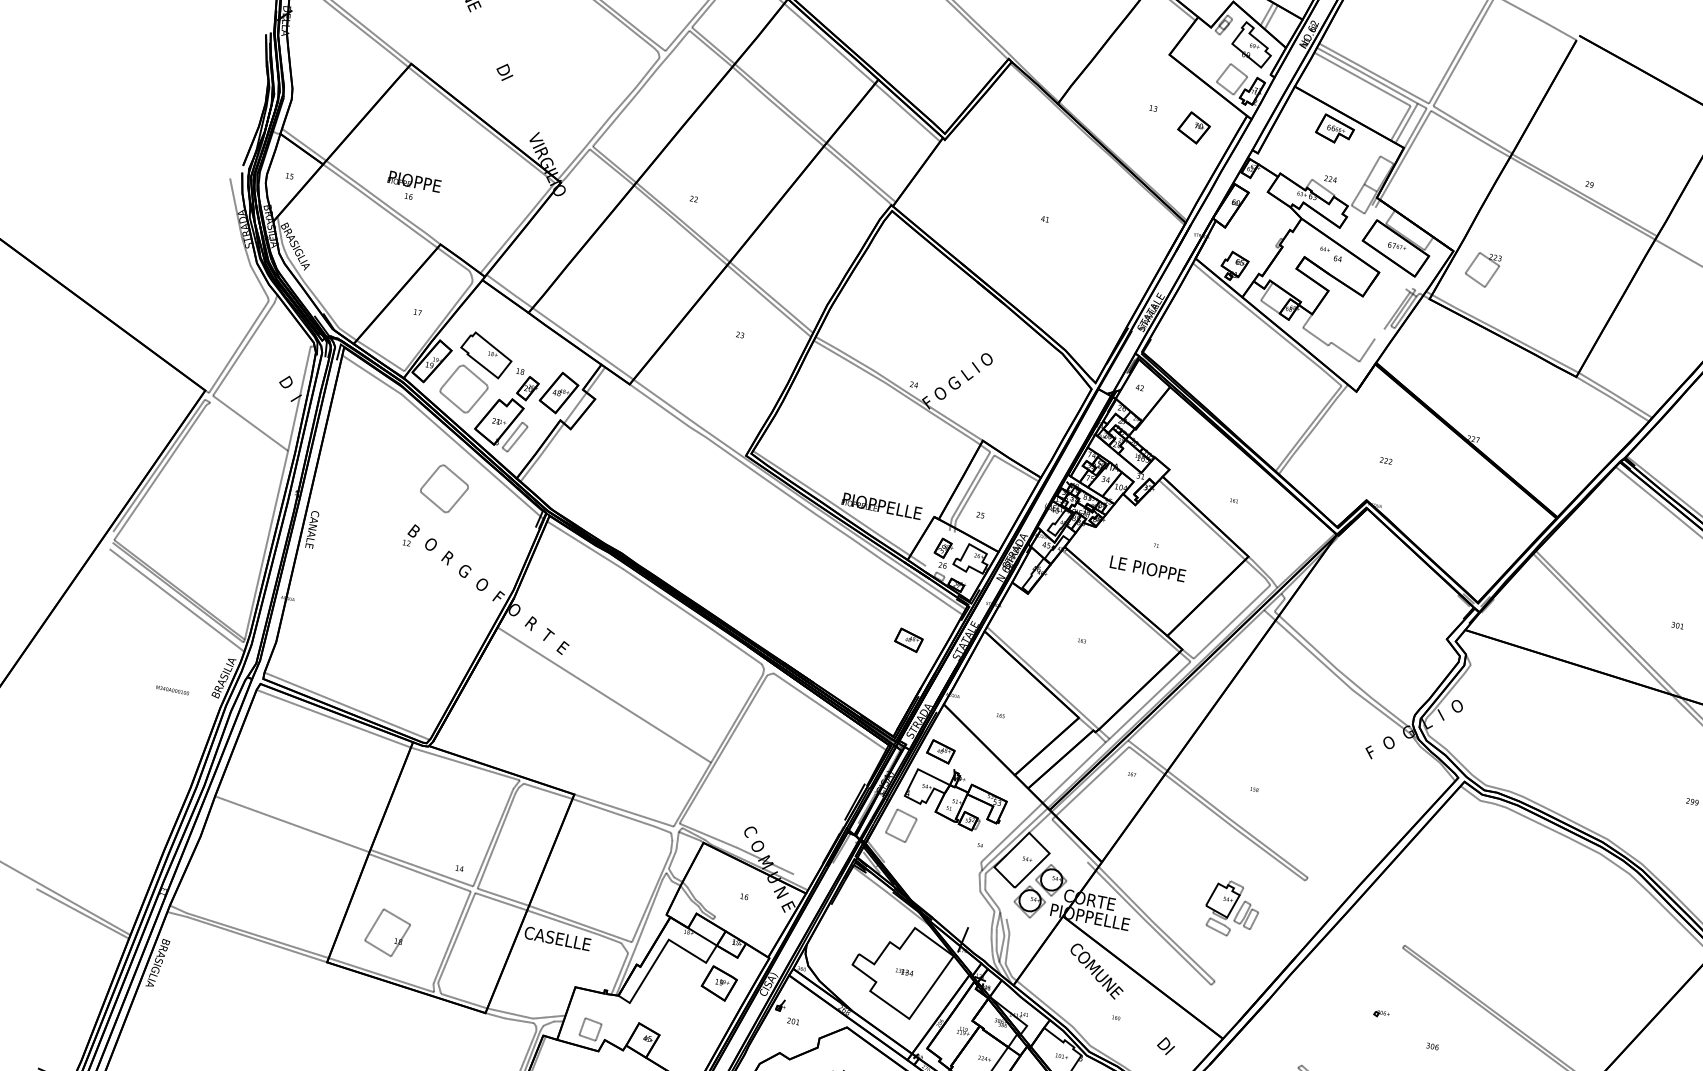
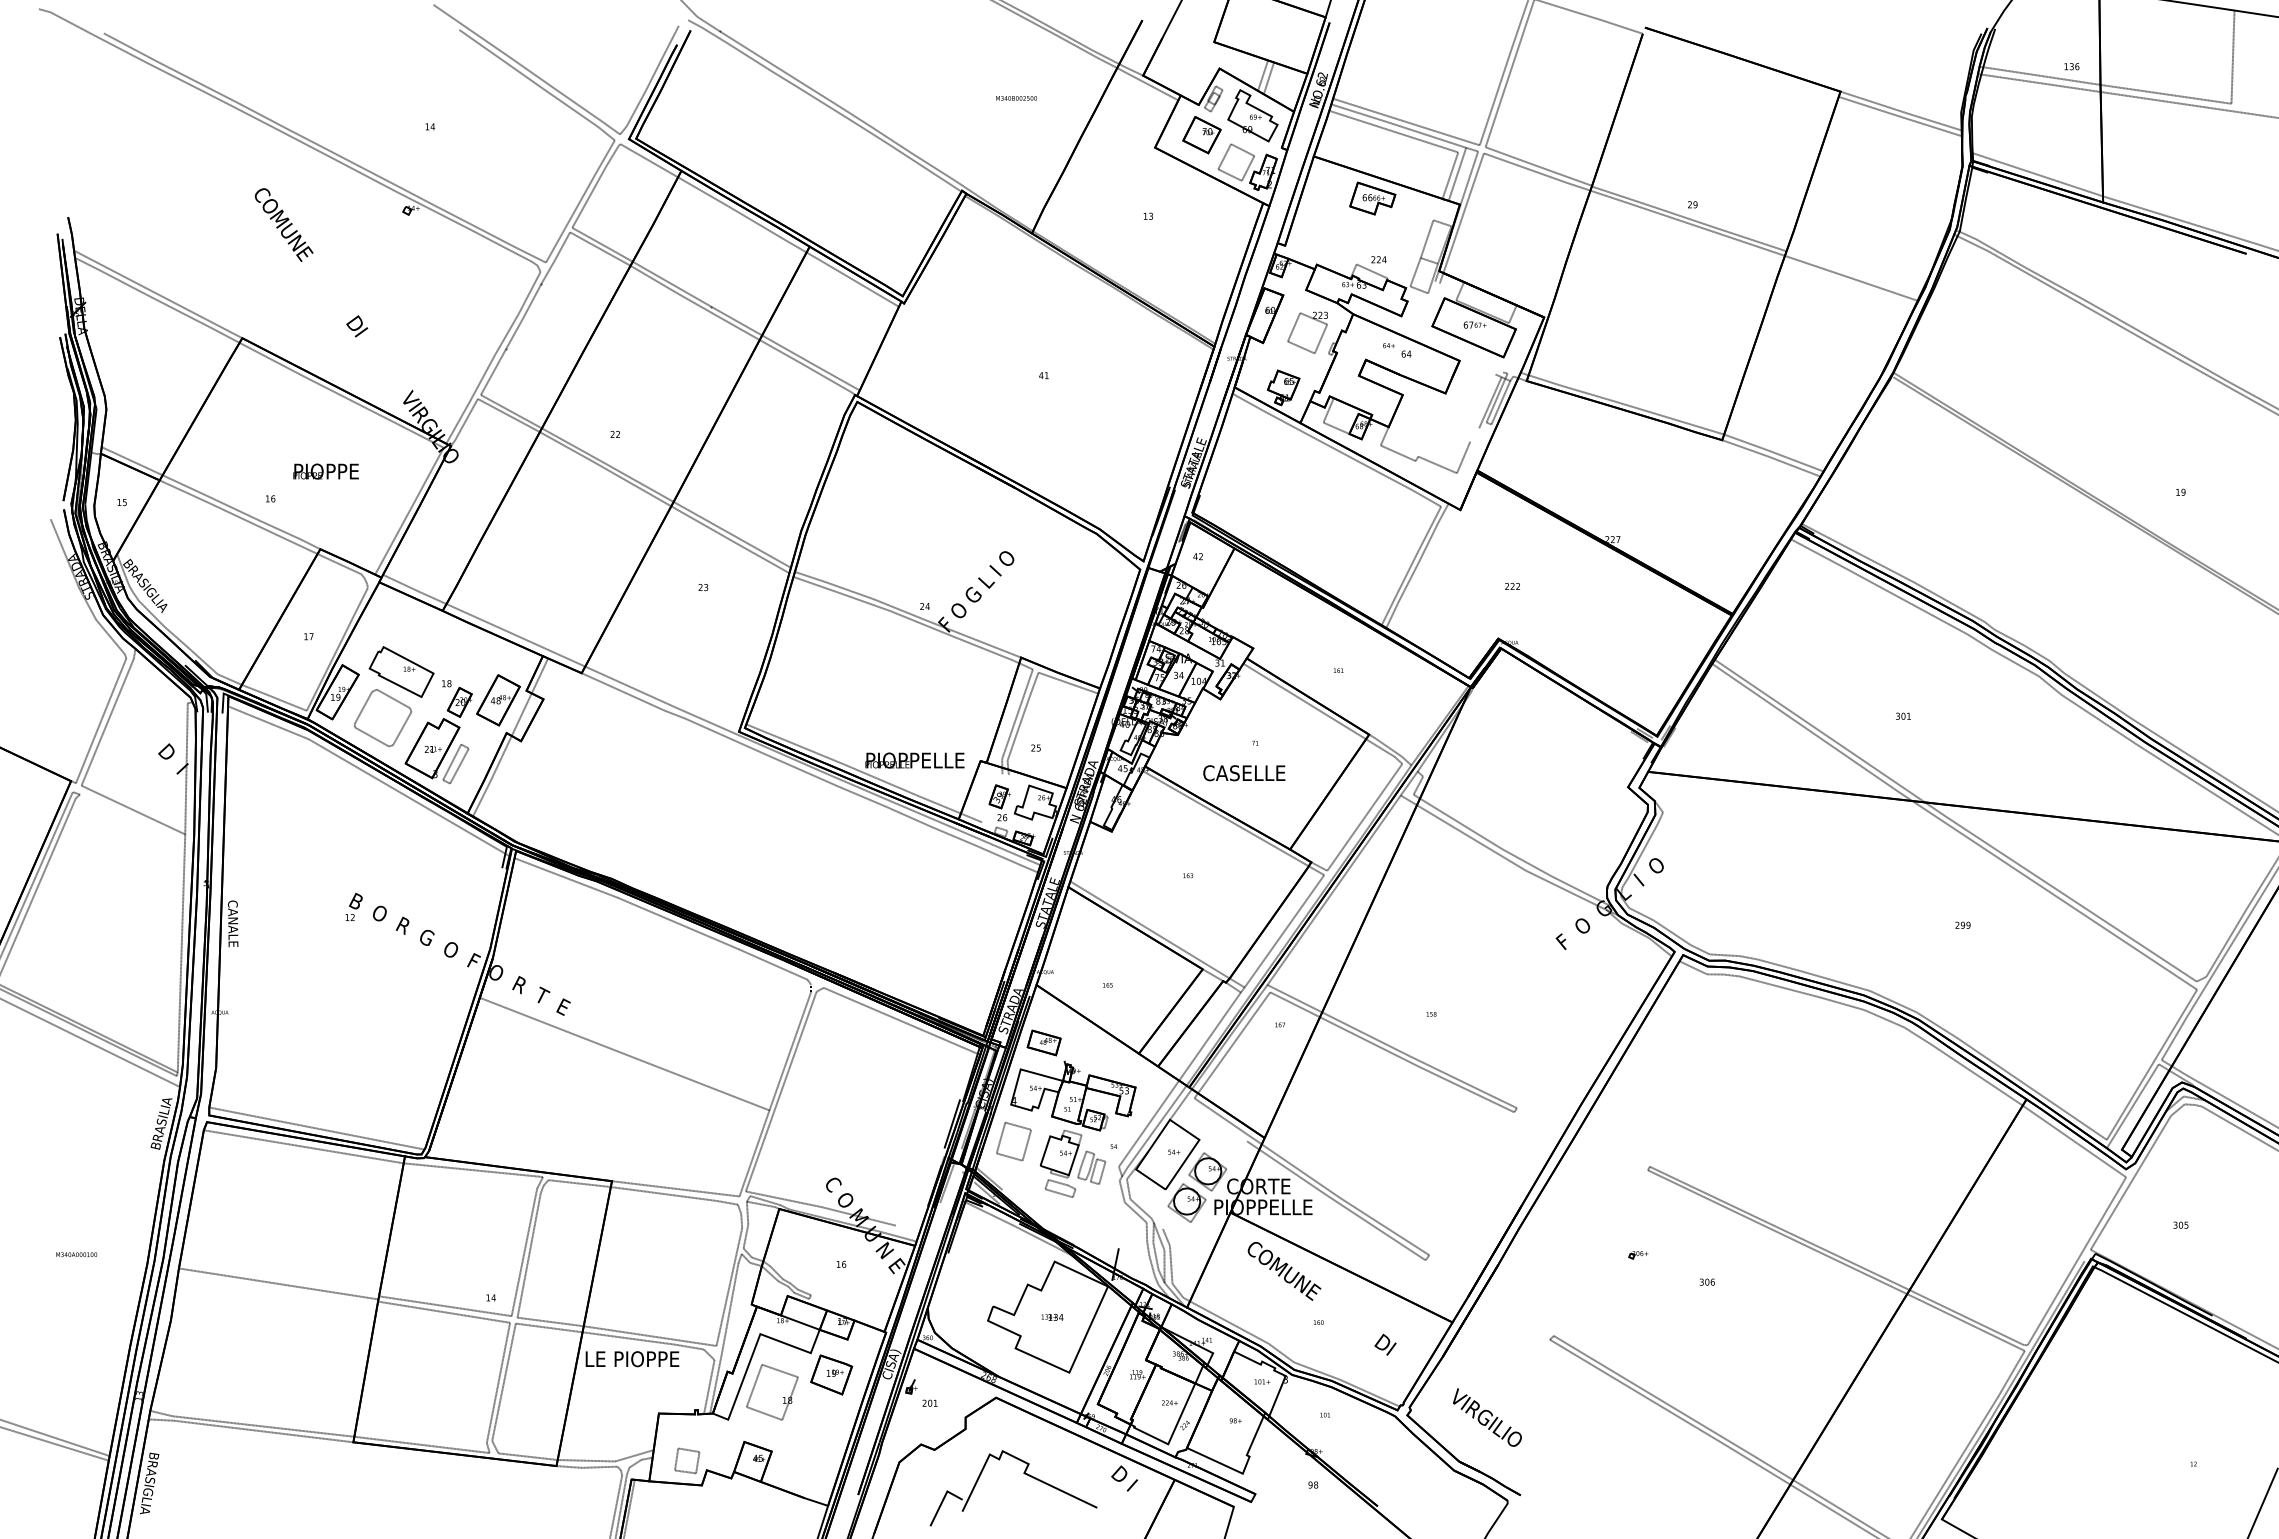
part: (1193, 128) -> (1201, 135), moved
text: (414, 181) -> (325, 471), moved
part: (1482, 269) -> (1307, 332), moved
part: (444, 489) -> (383, 843), removed
text: (1147, 569) -> (1250, 773), LE PIOPPE -> CASELLE
part: (908, 639) -> (978, 915), removed
text: (172, 690) -> (76, 1254), moved
part: (1231, 908) -> (1072, 1163), moved
part: (387, 932) -> (772, 1392), moved
text: (562, 939) -> (632, 1359), CASELLE -> LE PIOPPE

